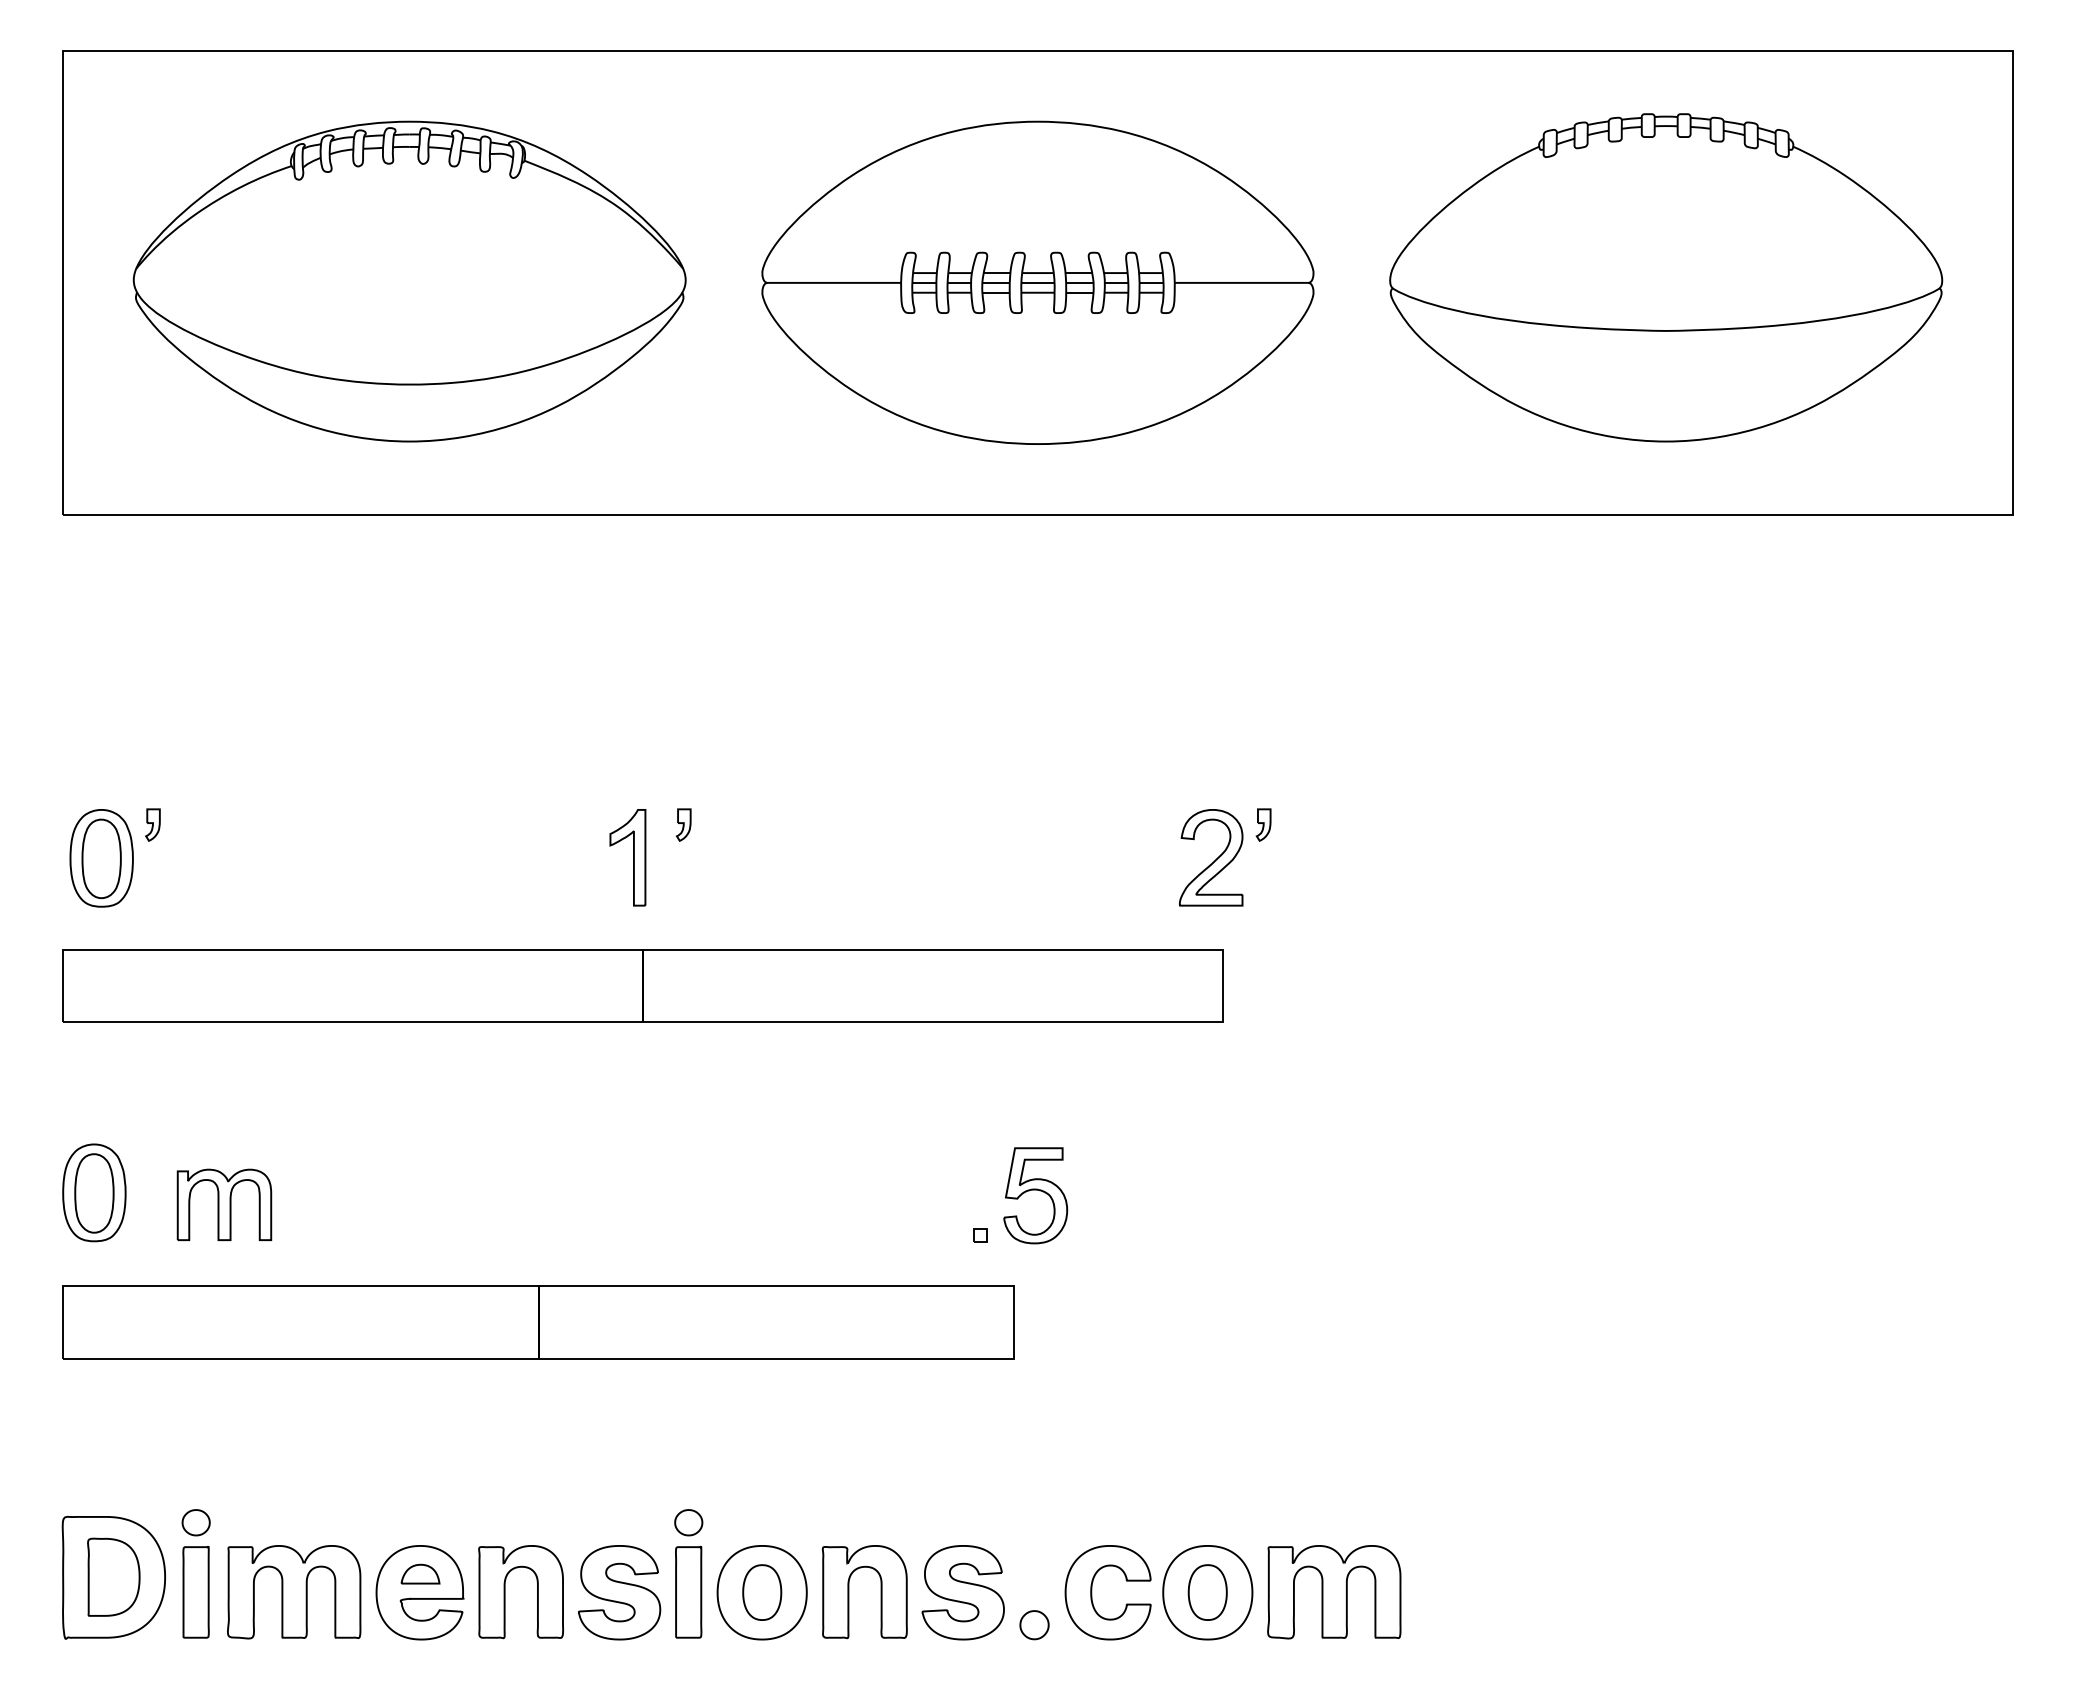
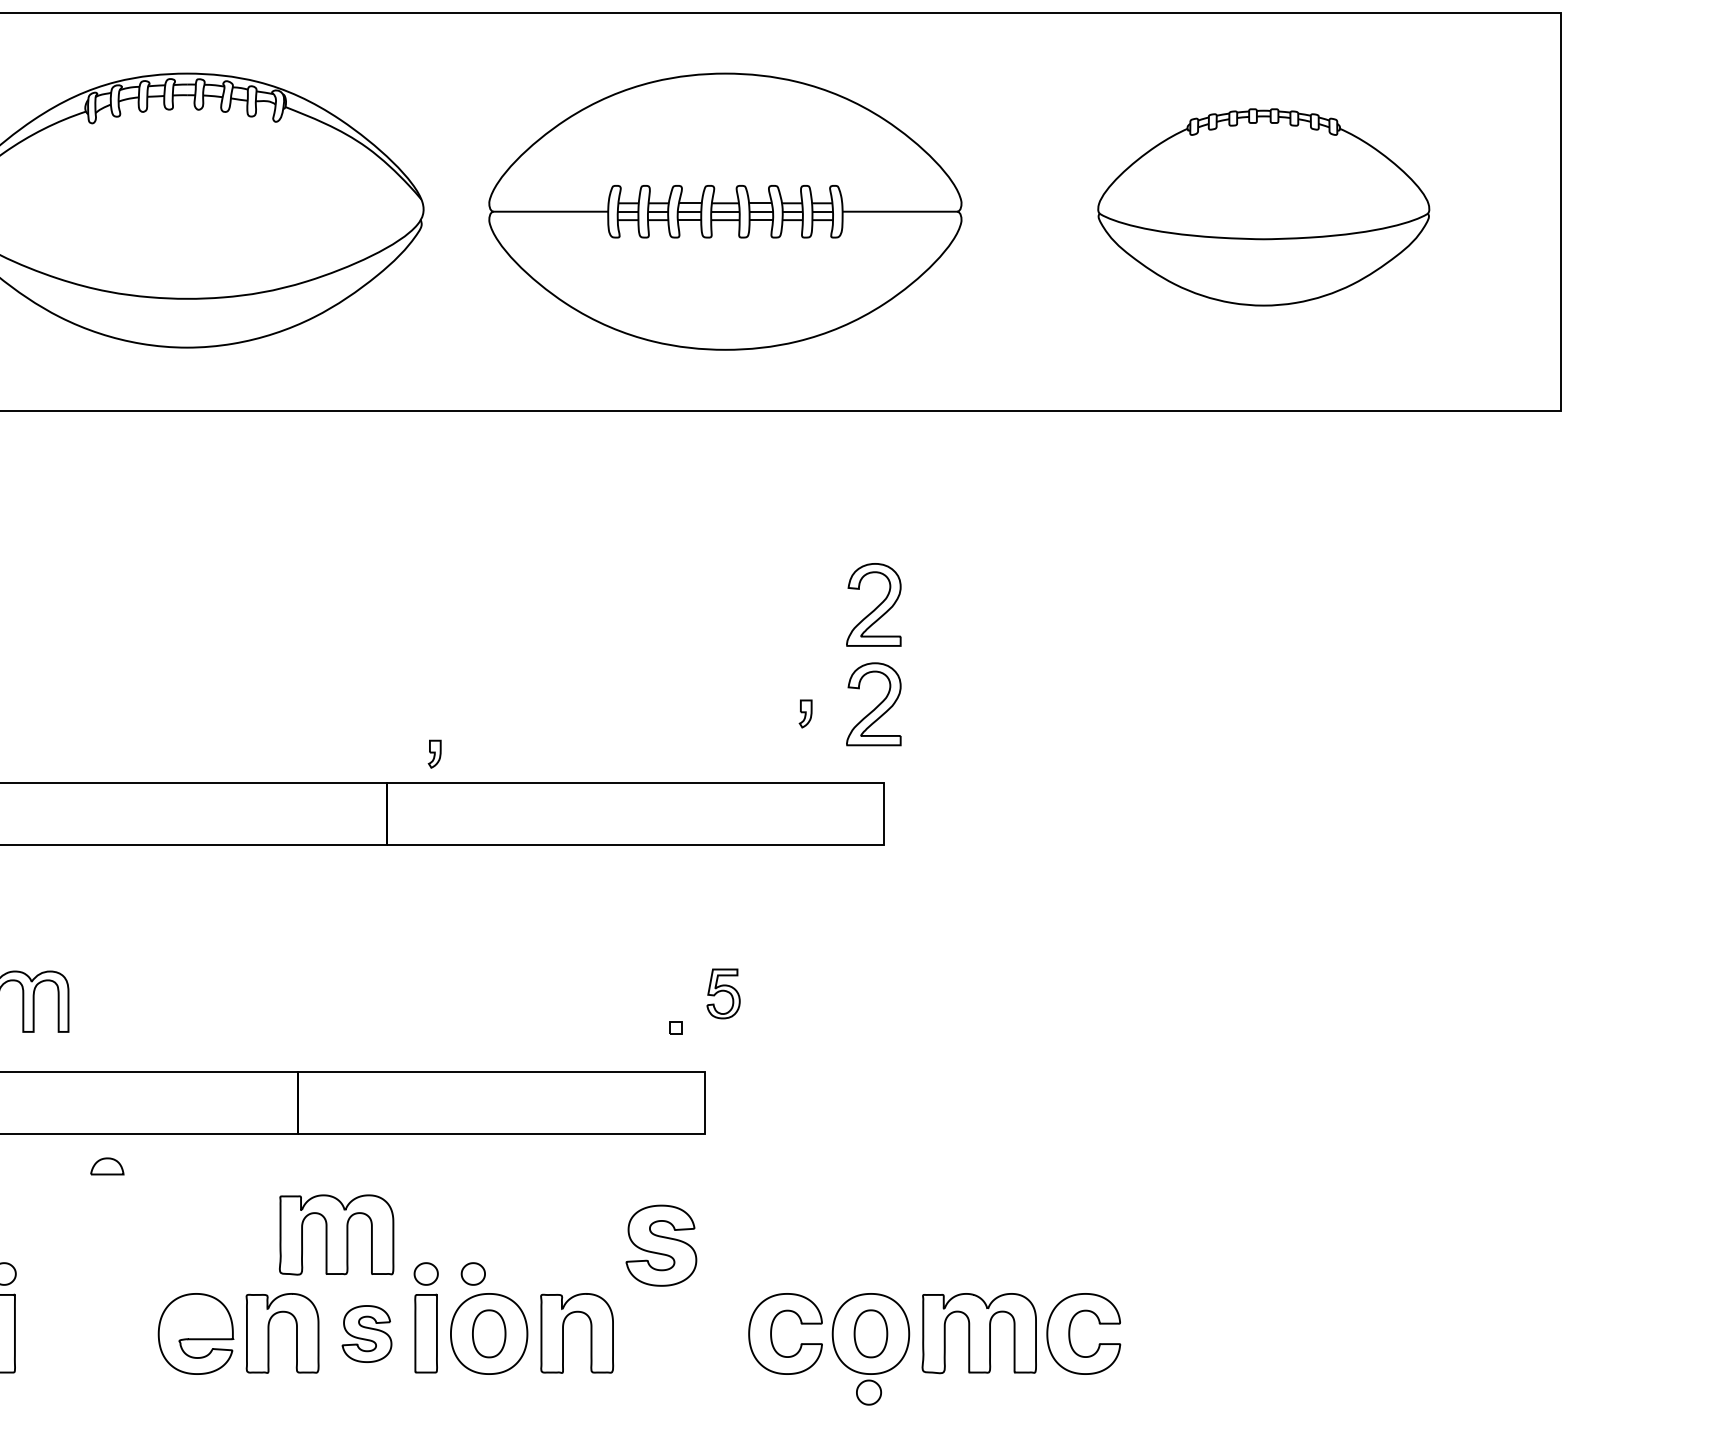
part: (1666, 277) -> (1263, 207), size x0.7
part: (1211, 741) -> (874, 604), added
part: (683, 824) -> (434, 753), moved
part: (1263, 824) -> (805, 713), moved
part: (627, 857) -> (373, 704), removed
part: (1035, 1195) -> (723, 993), size x0.6
part: (743, 1522) -> (473, 1273), added
part: (420, 1573) -> (107, 1165), moved
part: (294, 1592) -> (336, 1235), moved
part: (619, 1592) -> (366, 1333), size x0.7
part: (962, 1592) -> (660, 1245), moved
part: (1440, 1592) -> (1070, 1333), added
part: (1034, 1625) -> (868, 1392), moved

